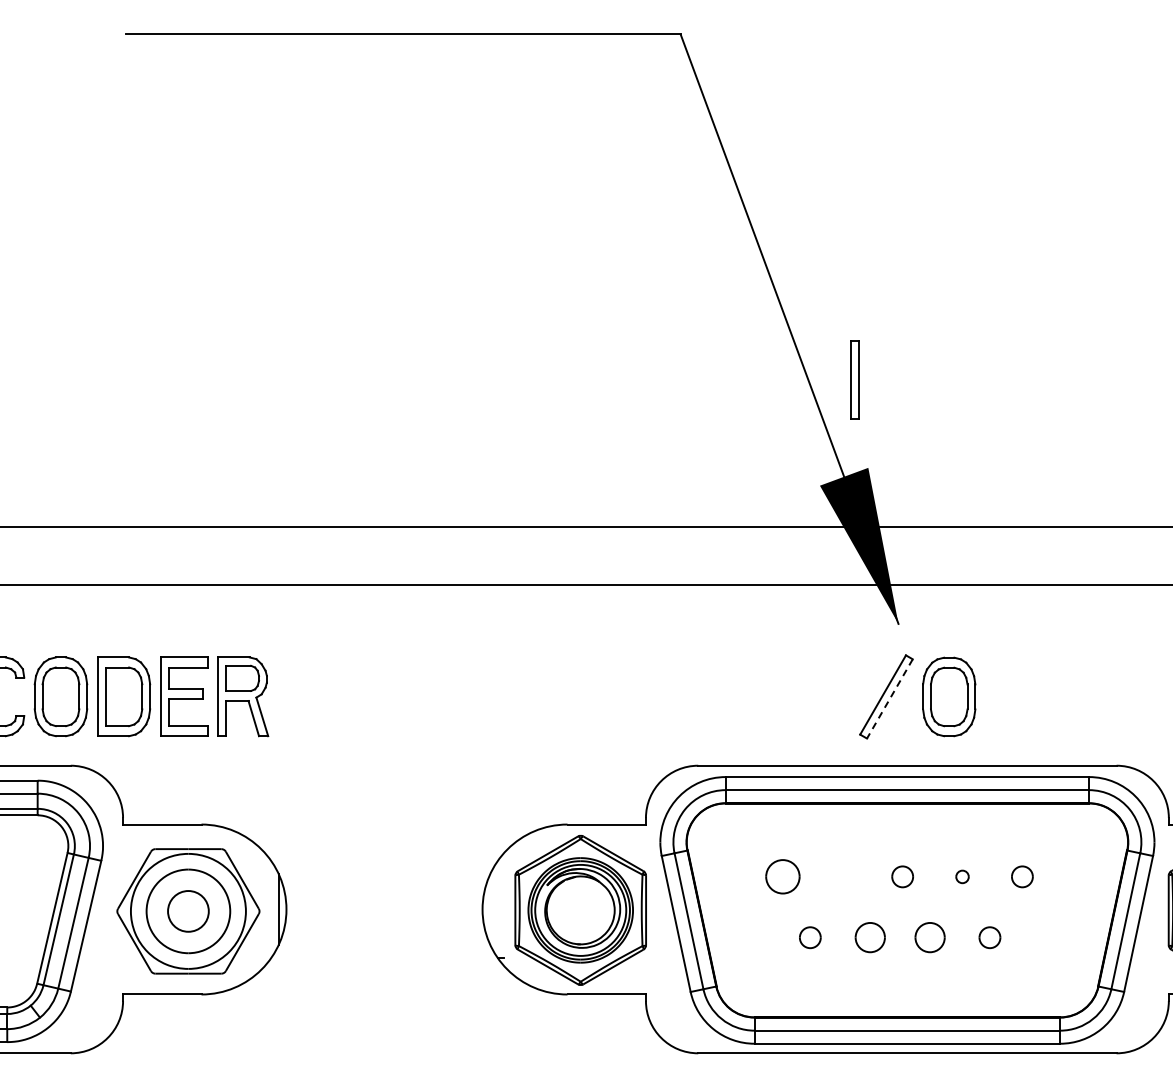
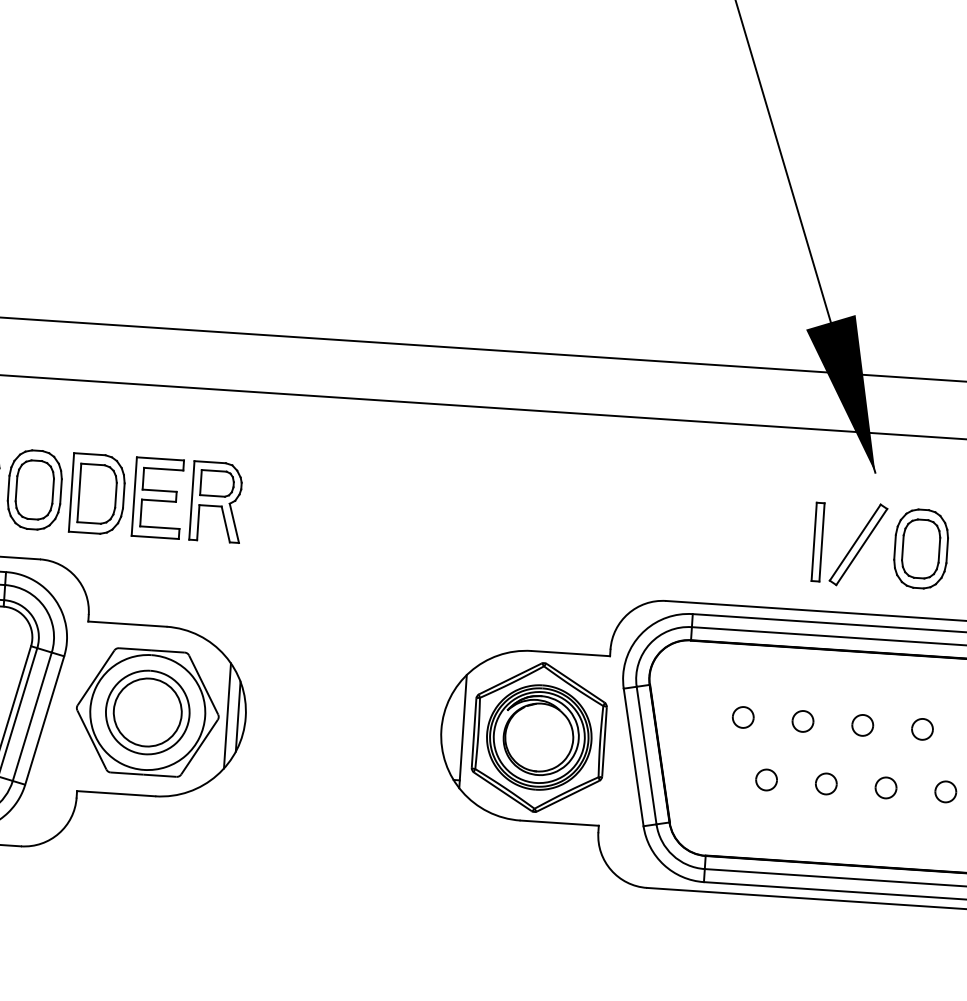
part: (854, 379) -> (817, 541), moved
line: (889, 698) -> (861, 546), dashed -> solid
part: (782, 876) -> (742, 717), size x0.62
part: (842, 876) -> (802, 721), added
part: (962, 876) -> (922, 729), size x1.67
line: (268, 909) -> (227, 715), added
line: (504, 909) -> (463, 731), added
circle: (188, 911) -> (147, 712), size x1.67
part: (869, 937) -> (825, 783), size x0.71
part: (929, 937) -> (885, 787), size x0.71

